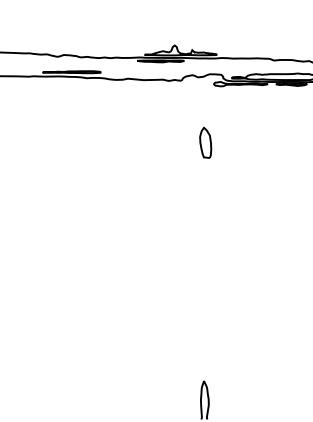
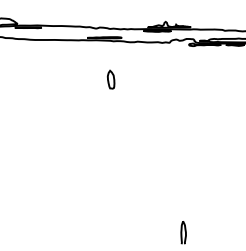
part: (206, 142) -> (111, 79), moved

